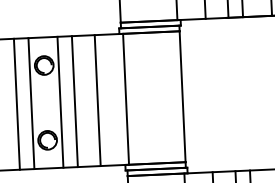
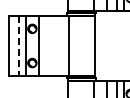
line: (98, 99) -> (56, 45), removed
line: (74, 100) -> (45, 45), removed
line: (17, 103) -> (19, 45), solid -> dashed

